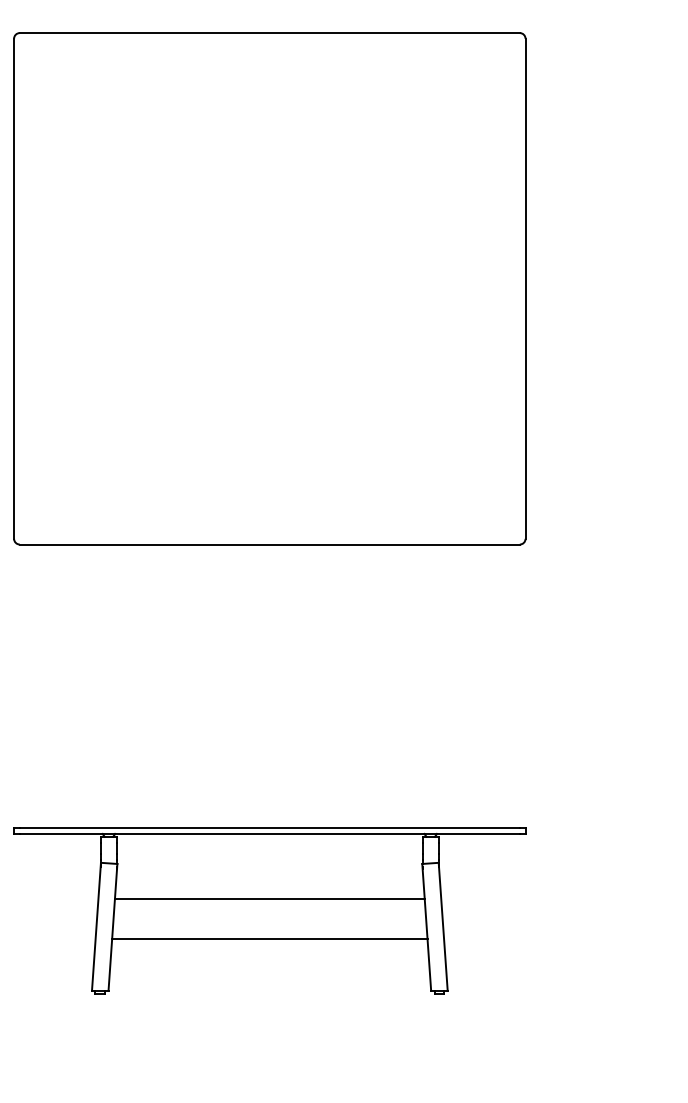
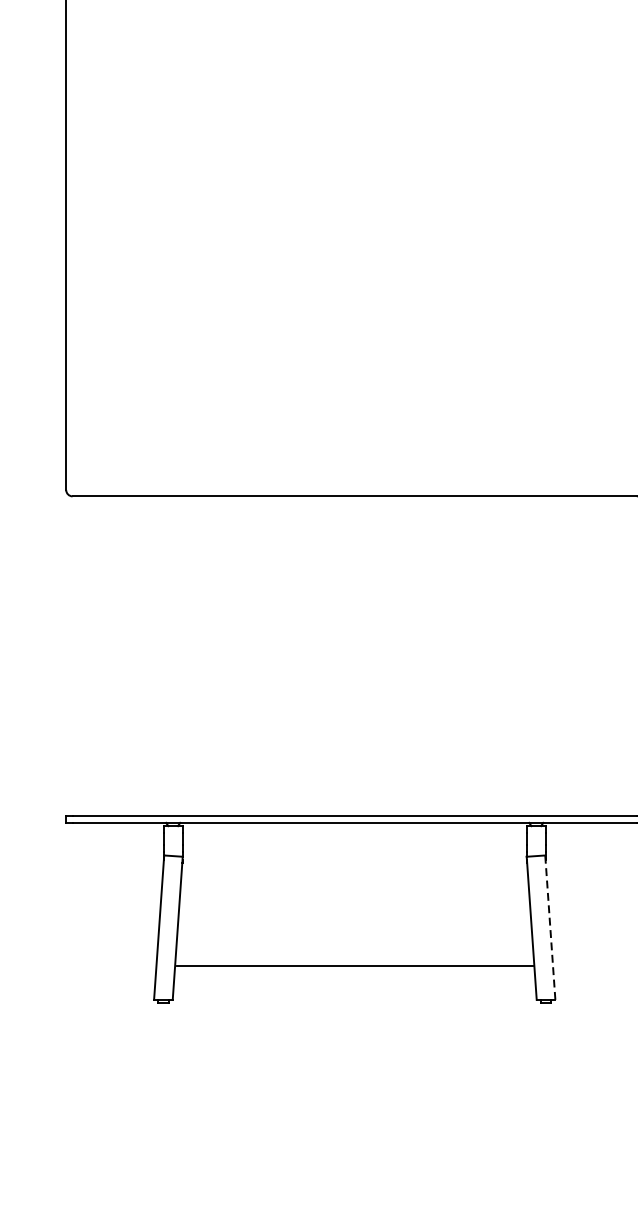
line: (269, 899) -> (354, 896), removed
line: (443, 926) -> (550, 927), solid -> dashed
line: (269, 939) -> (354, 966), moved

